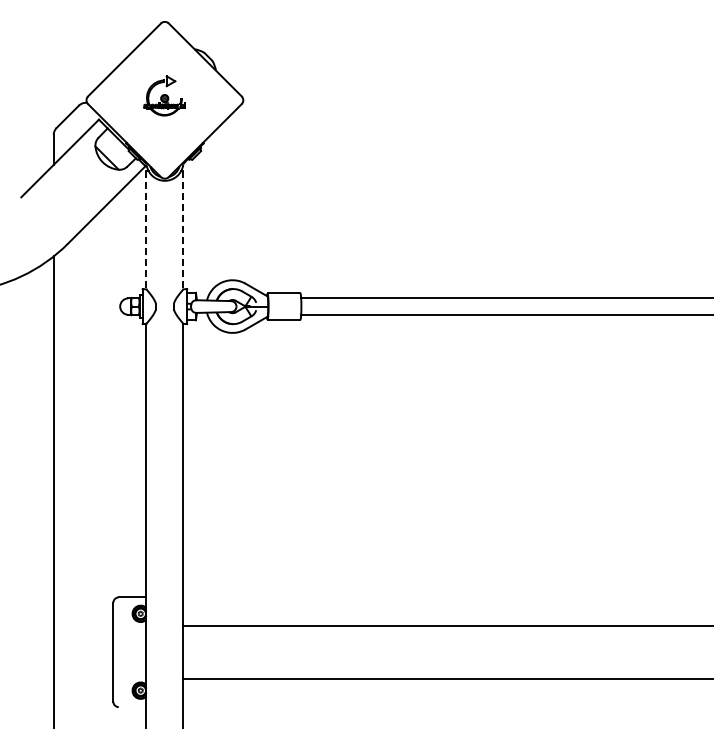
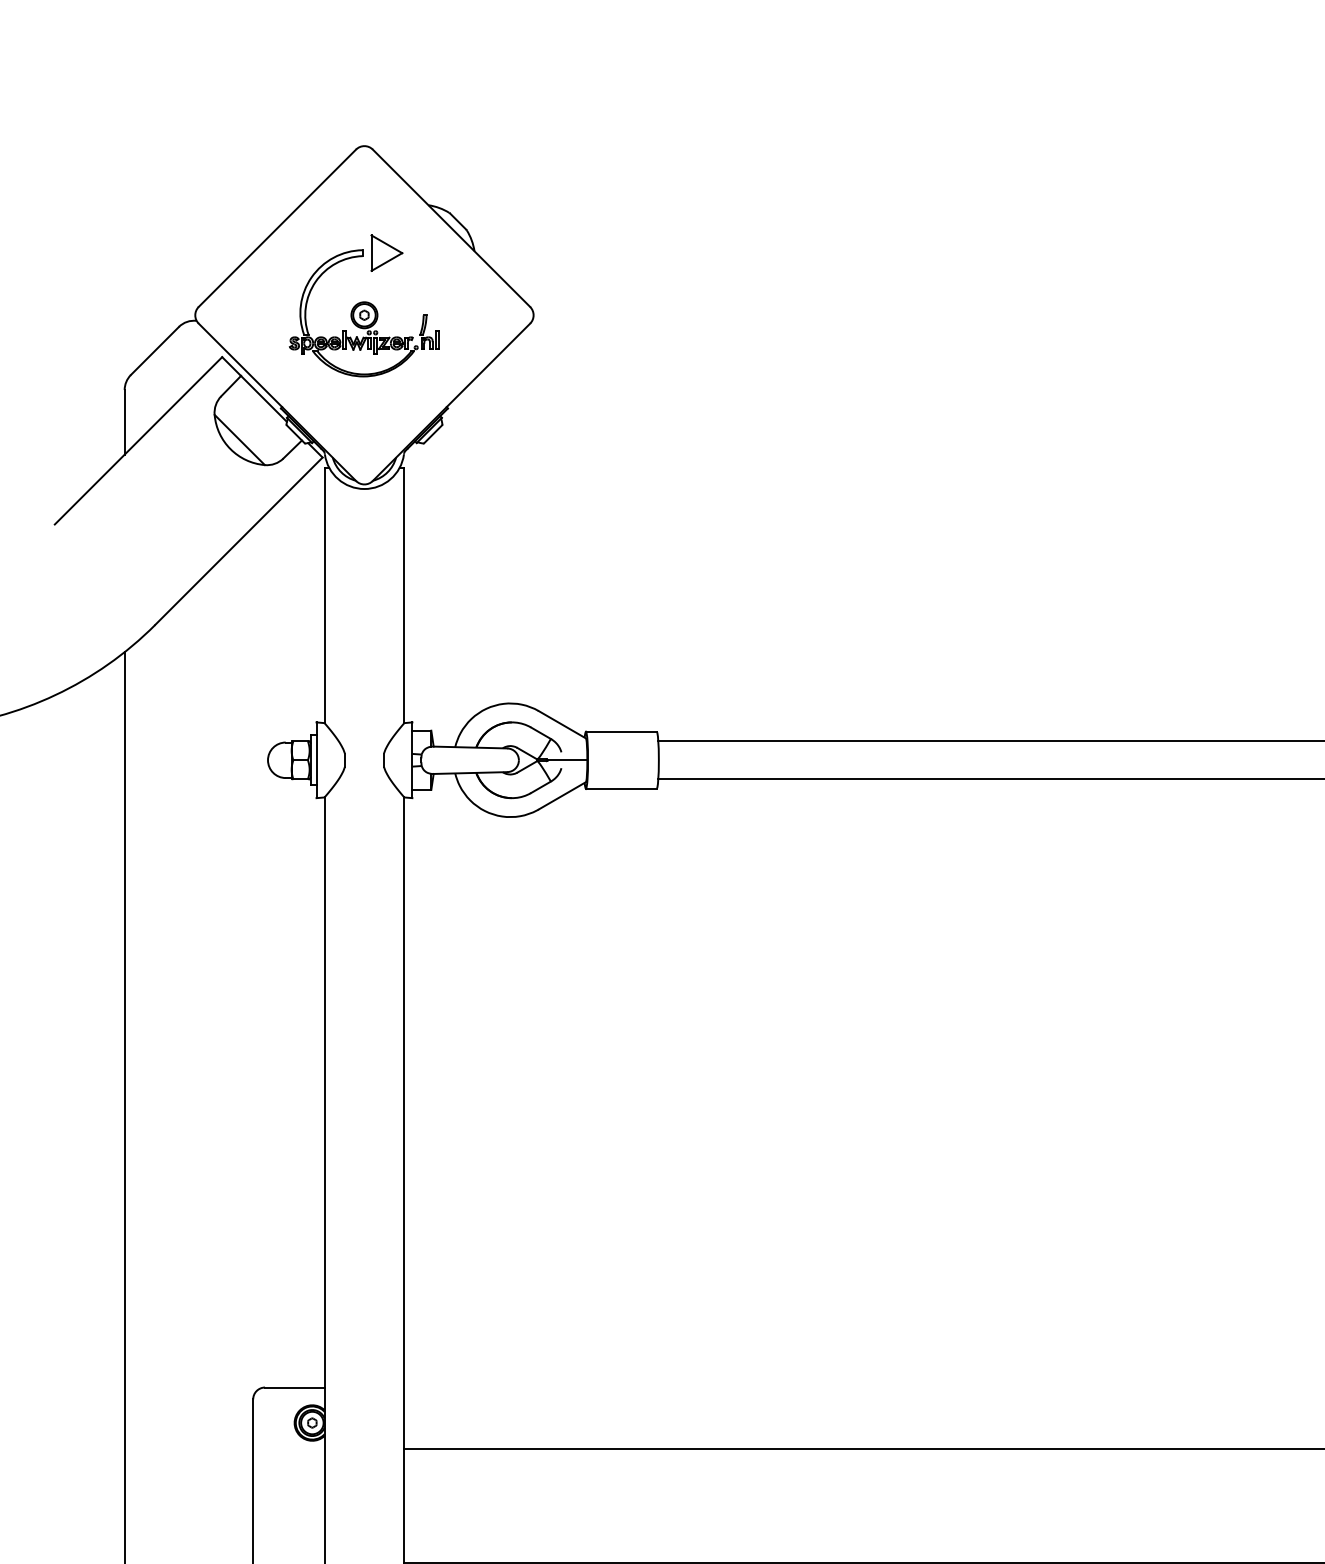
part: (164, 95) -> (363, 304), size x1.67
line: (146, 230) -> (324, 596), dashed -> solid
line: (183, 230) -> (404, 596), dashed -> solid

